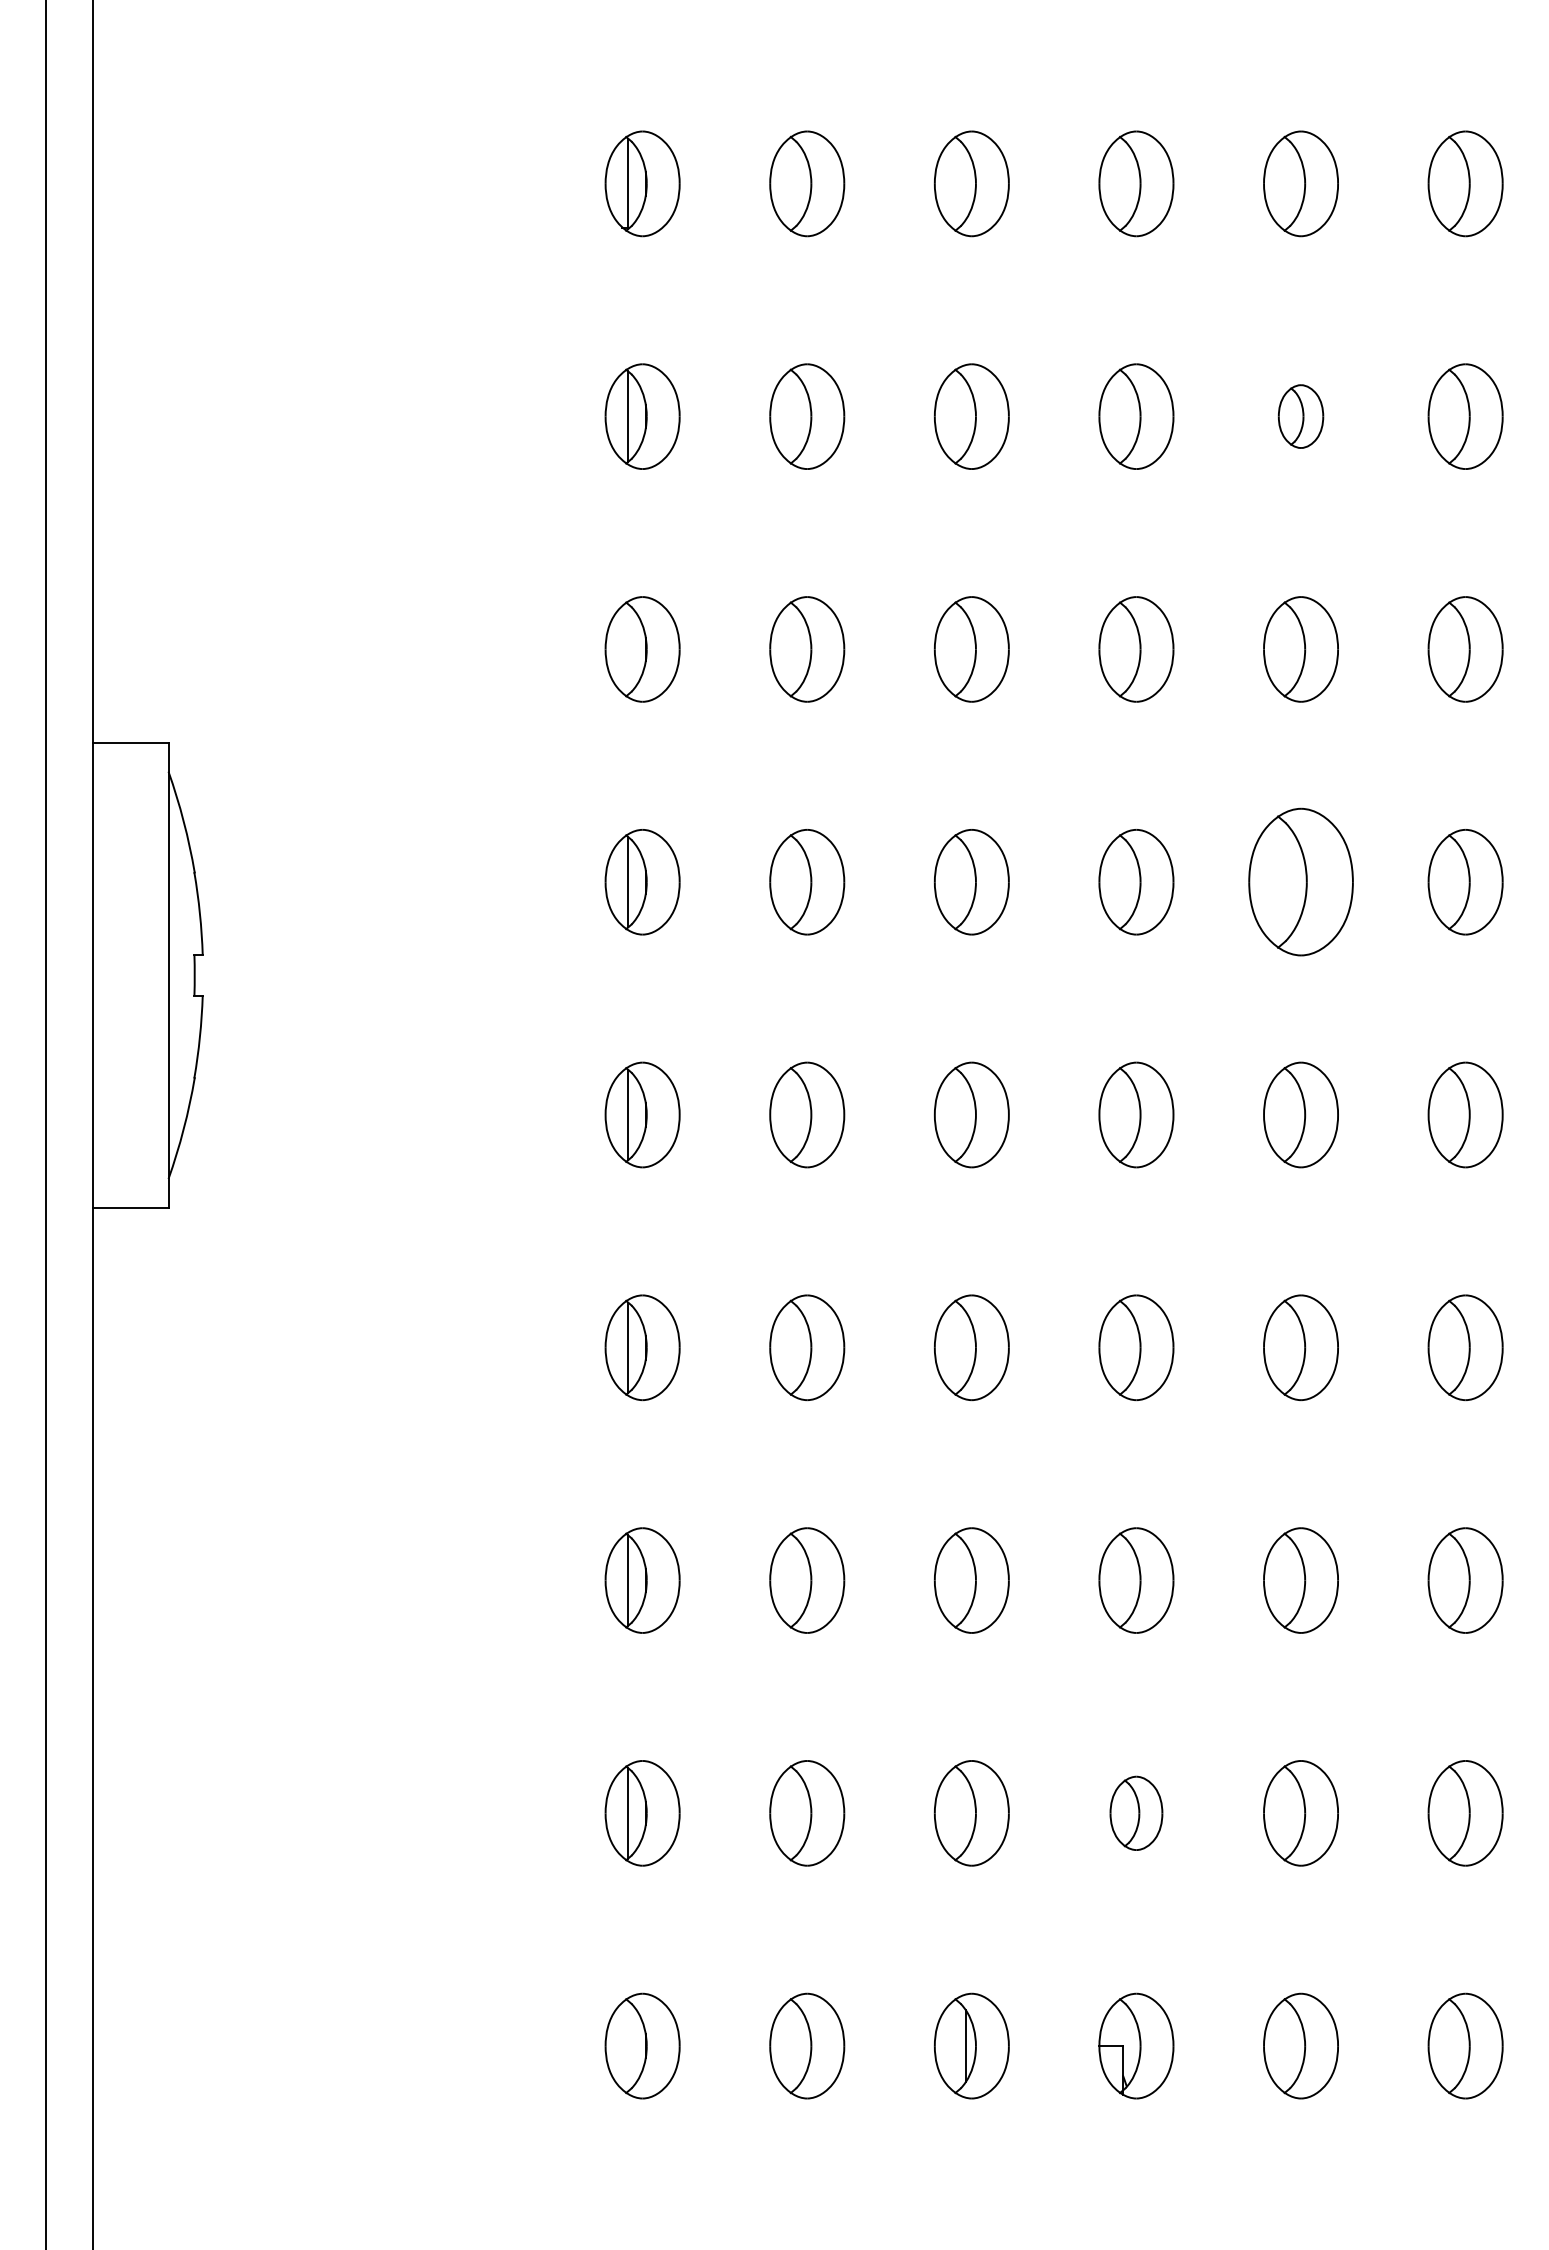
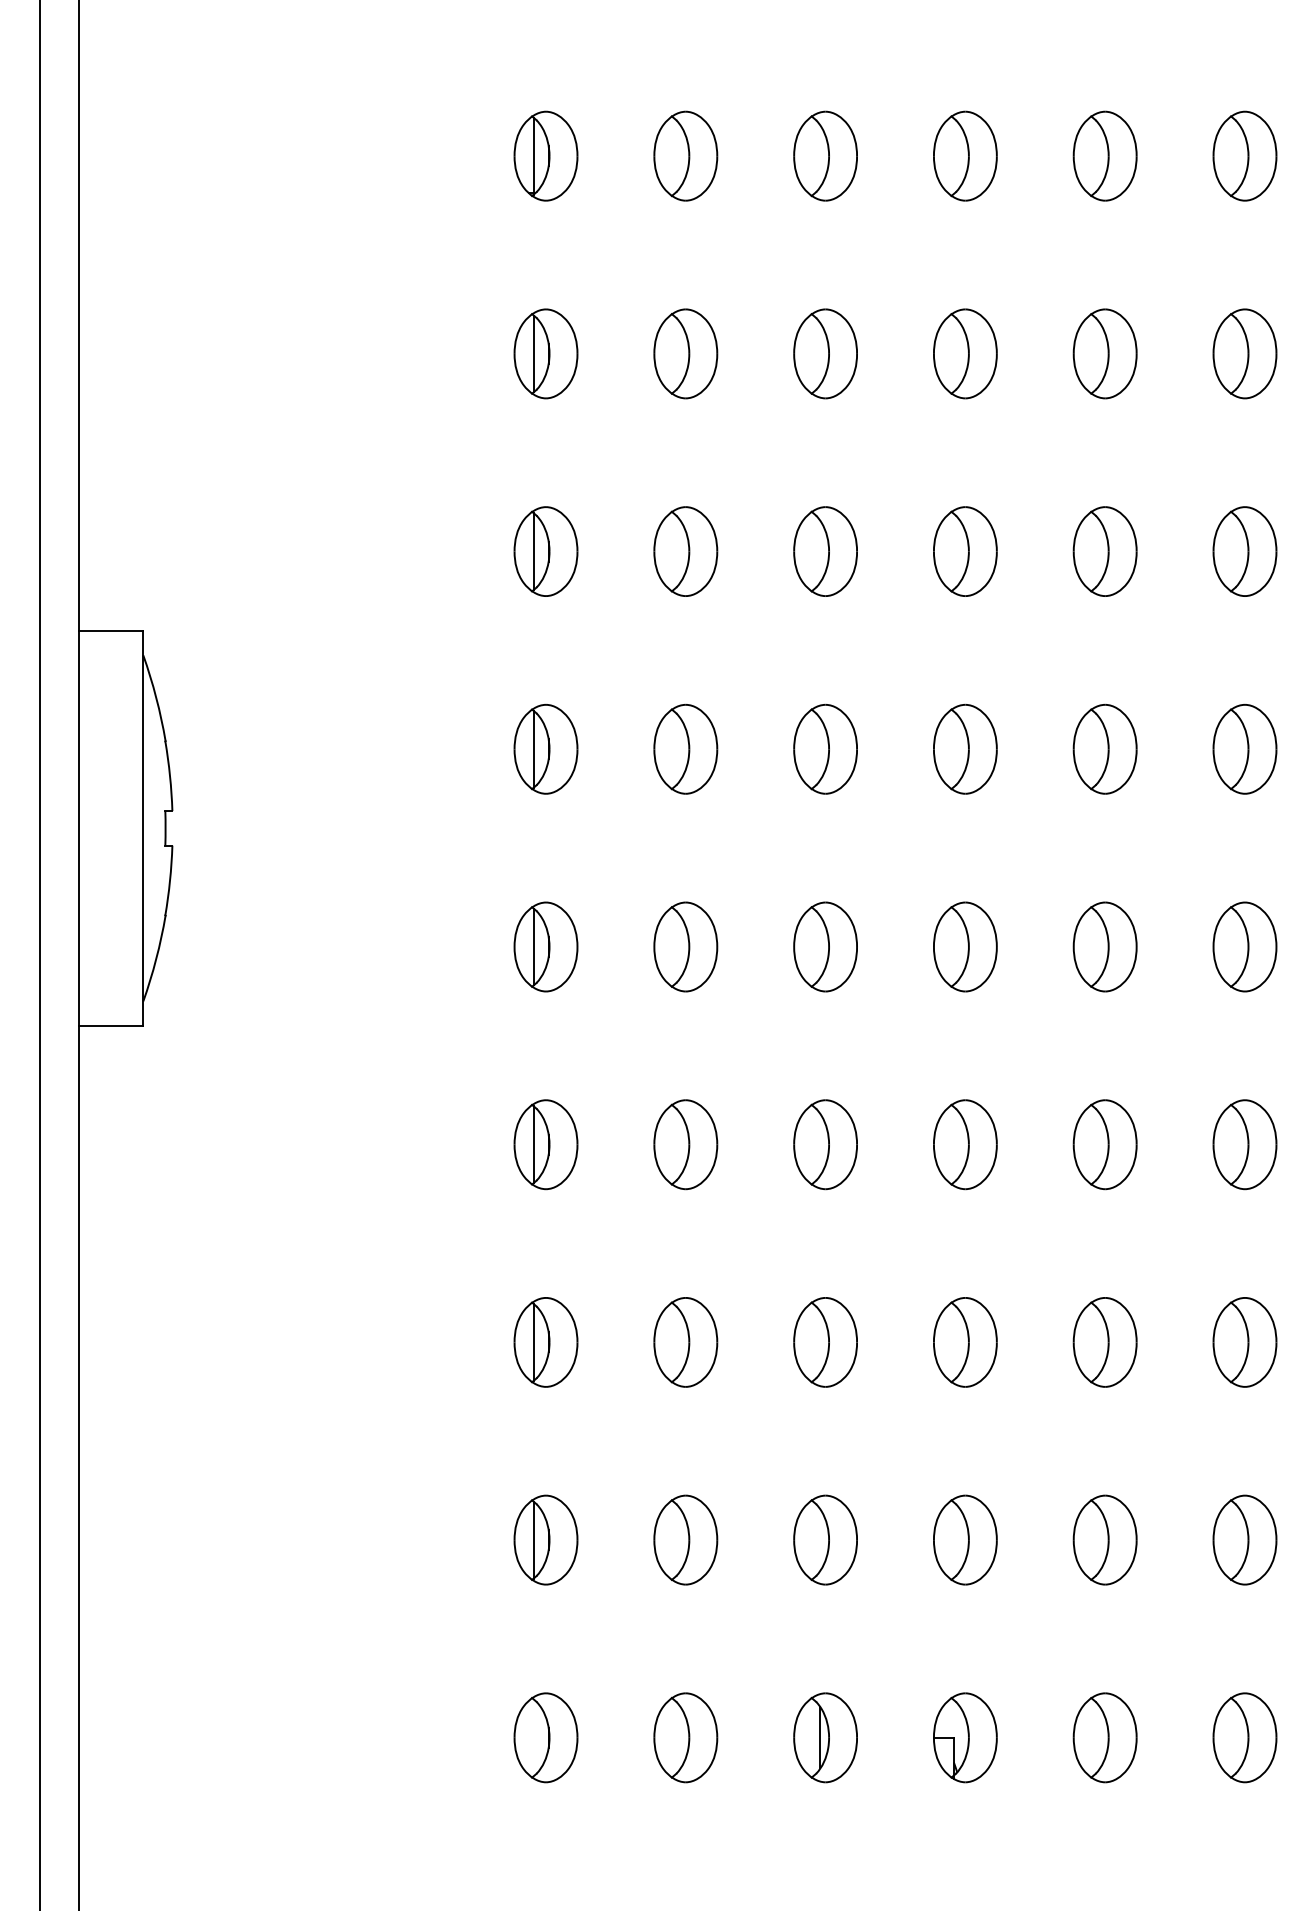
part: (1300, 416) -> (1104, 353), size x1.67
line: (628, 649) -> (534, 551), added
part: (1300, 882) -> (1104, 749), size x0.71
part: (1136, 1813) -> (965, 1540), size x1.43

